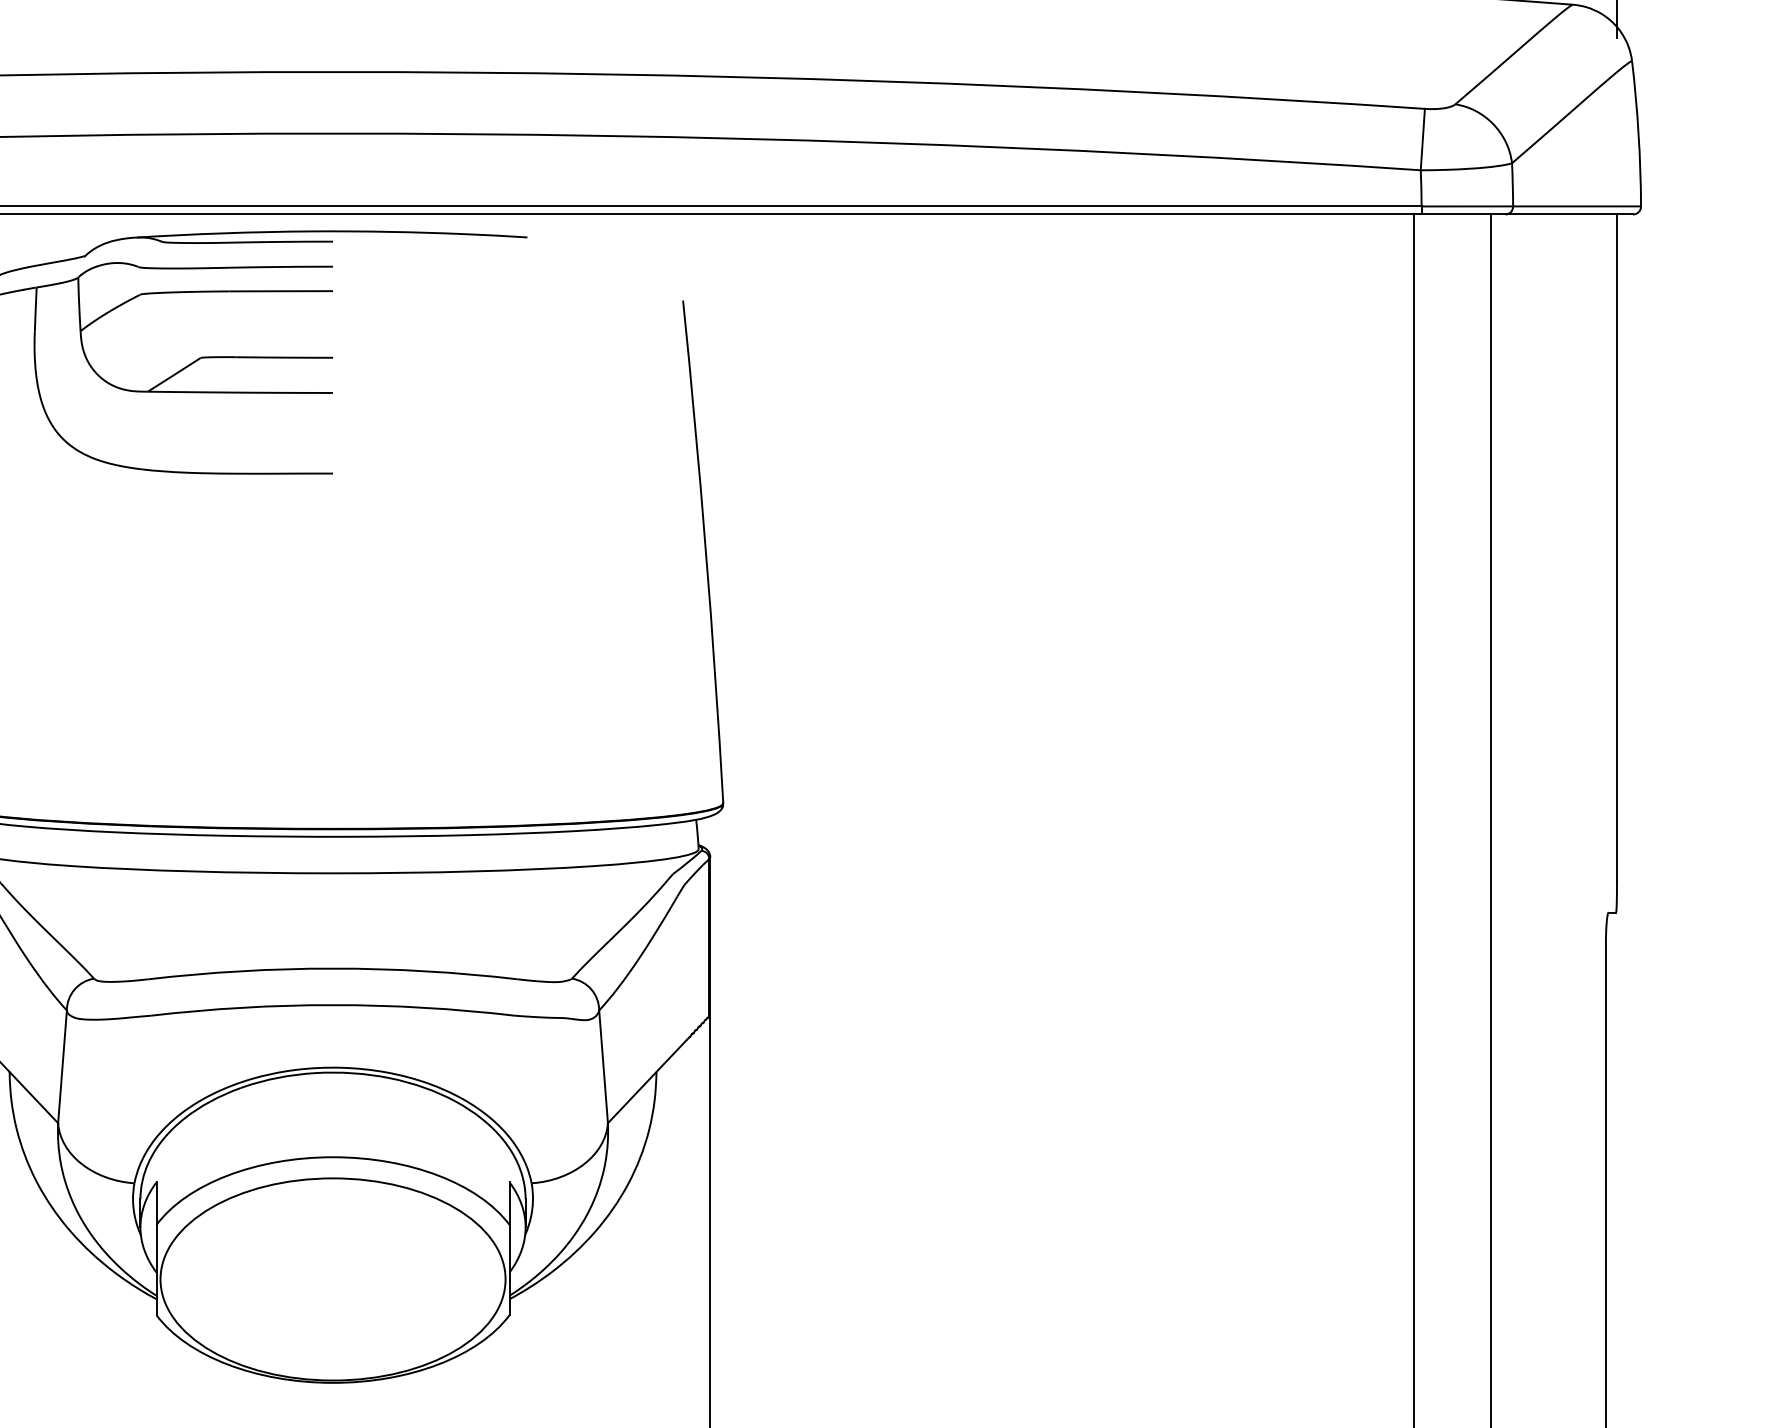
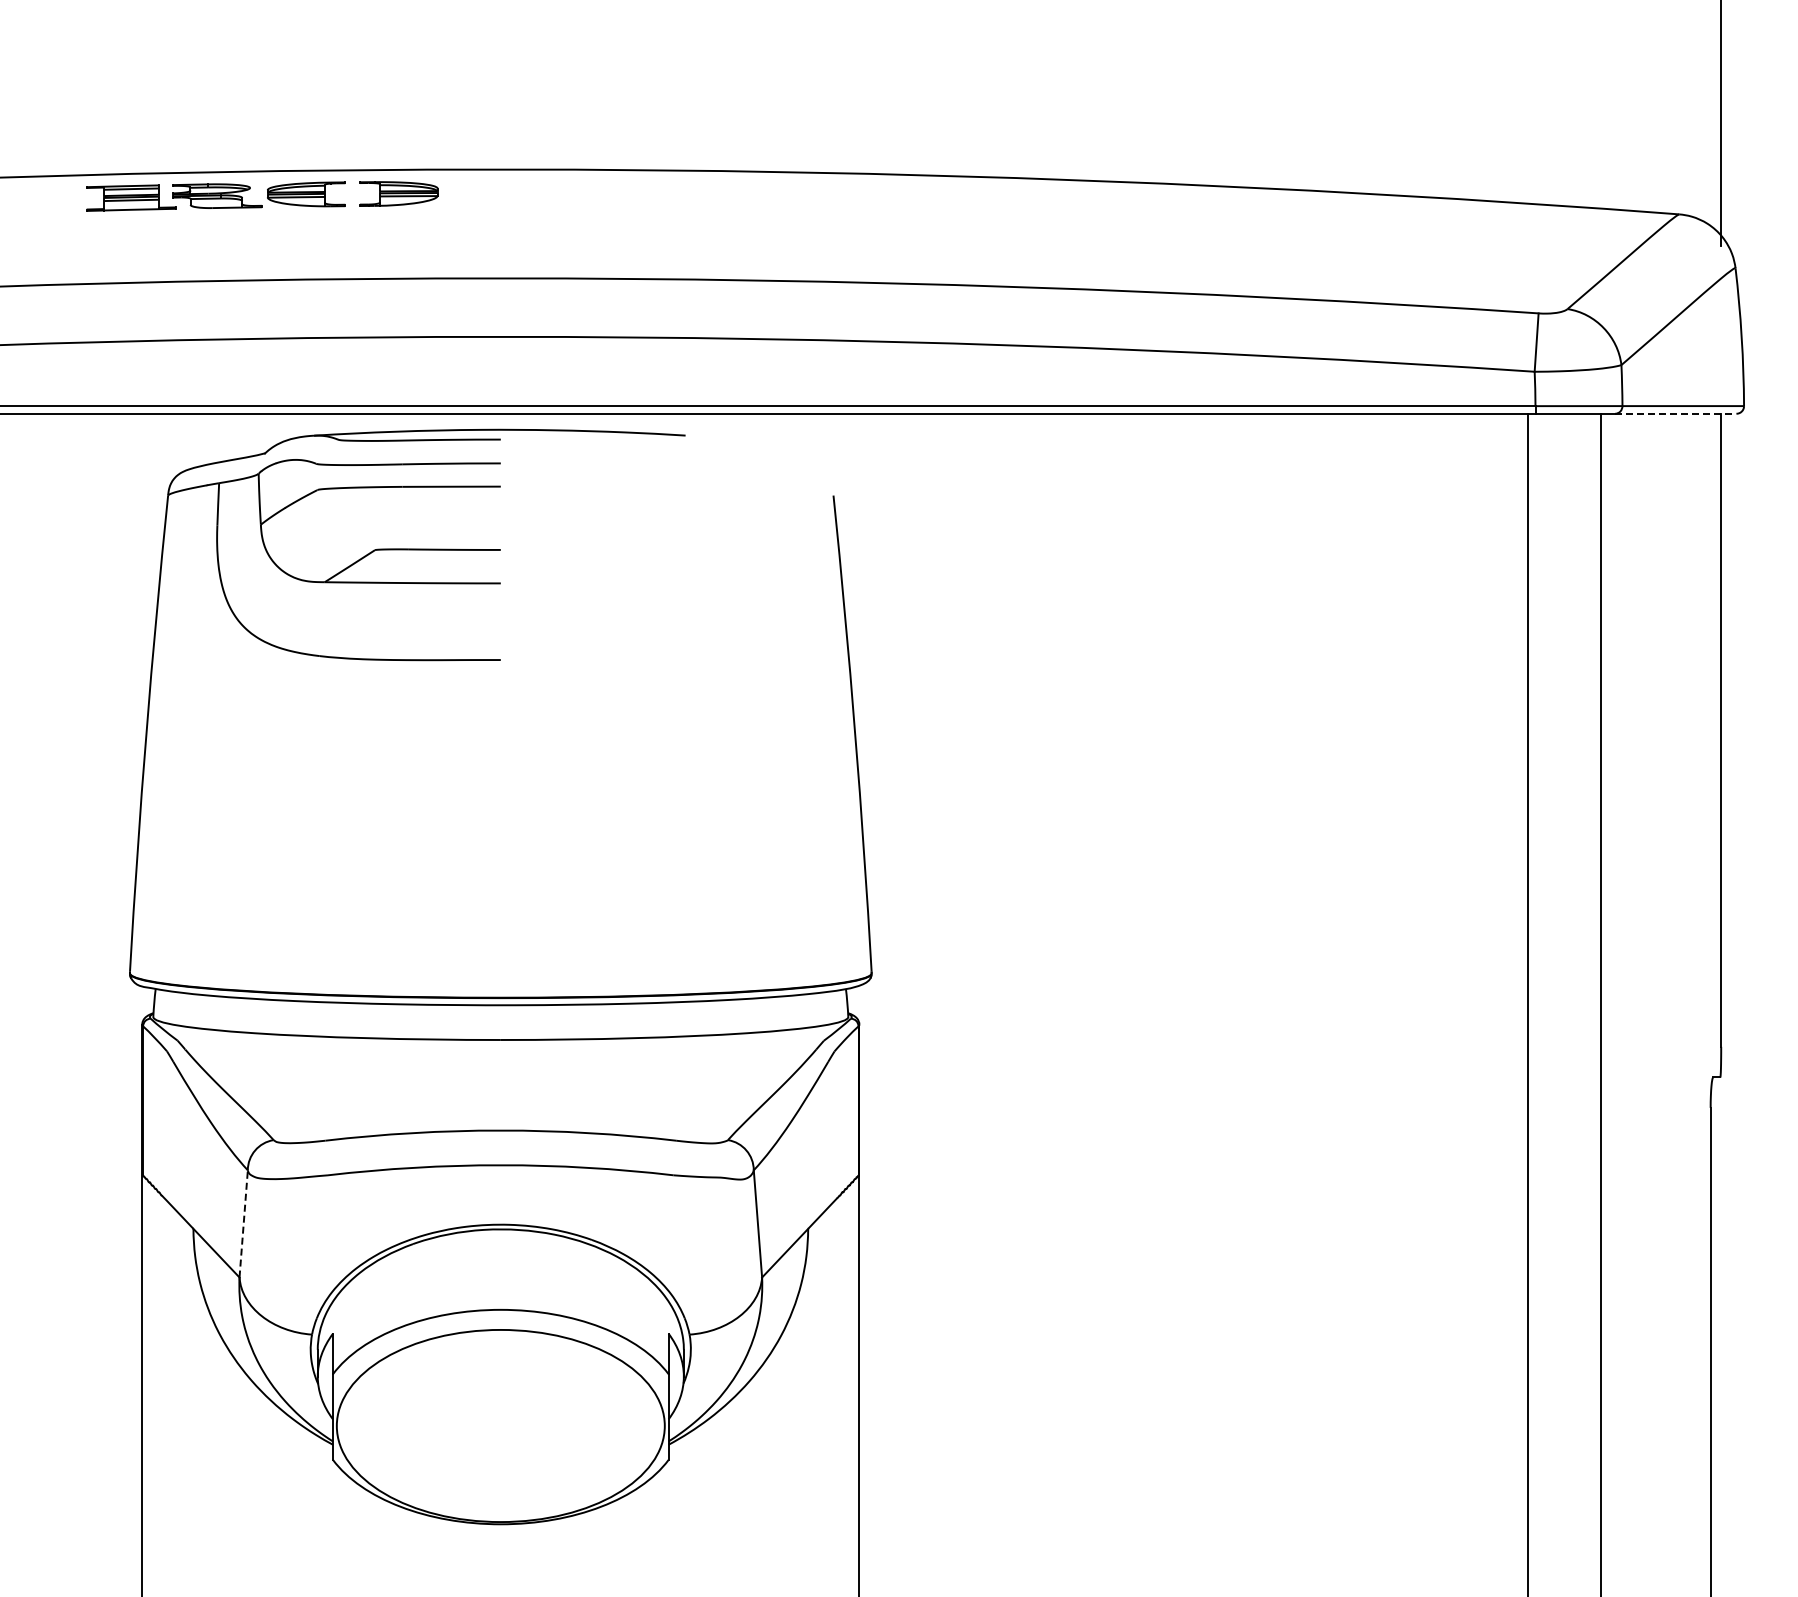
line: (1568, 214) -> (1675, 413), solid -> dashed
line: (62, 1066) -> (243, 1223), solid -> dashed

